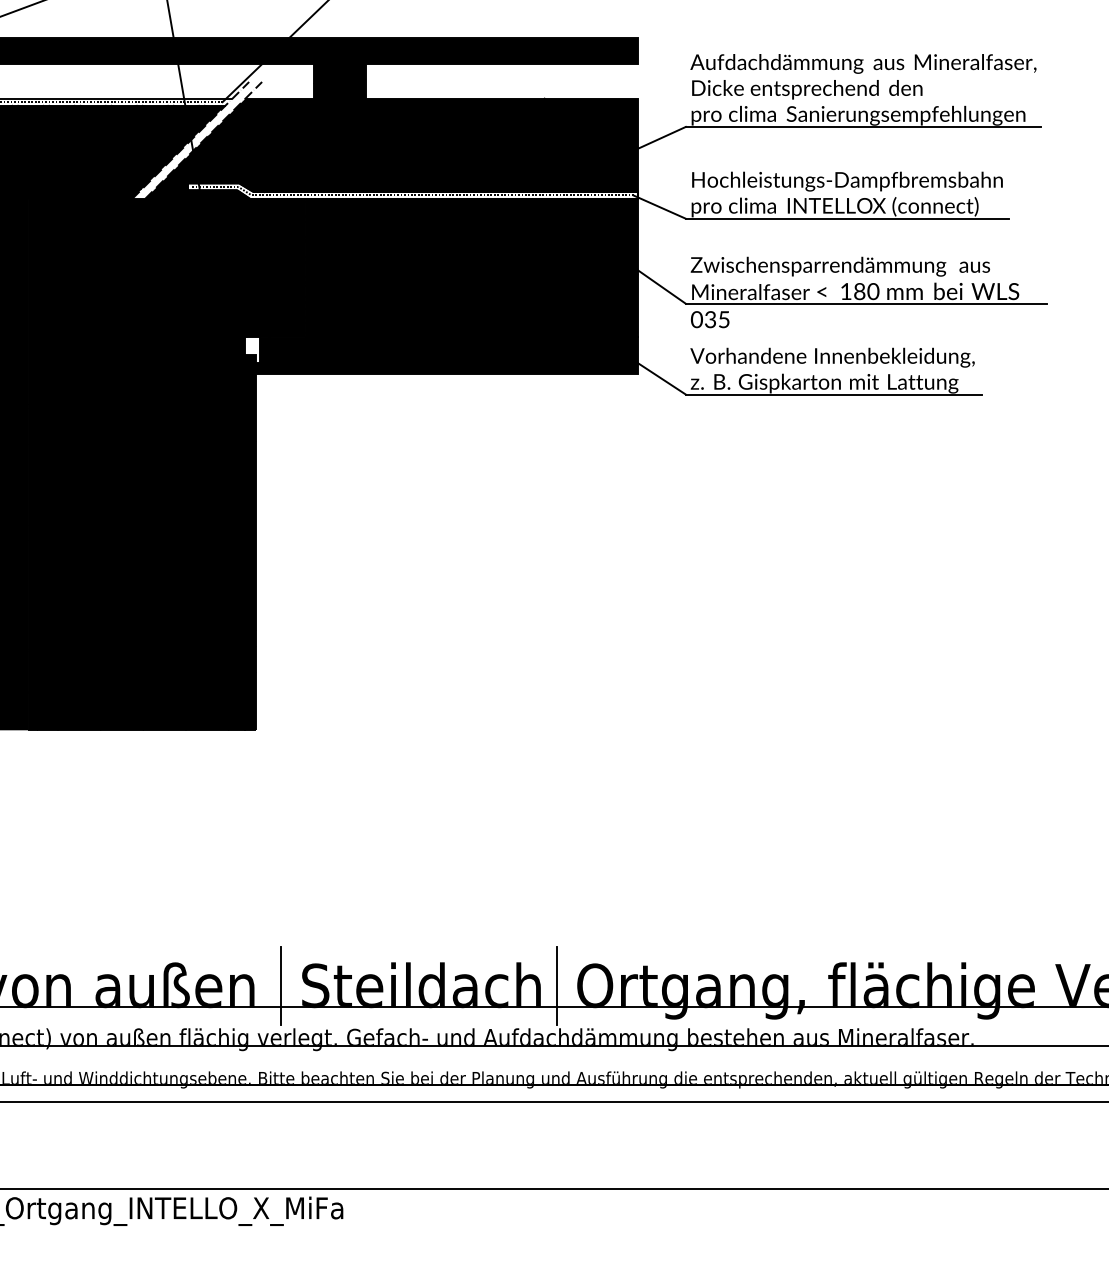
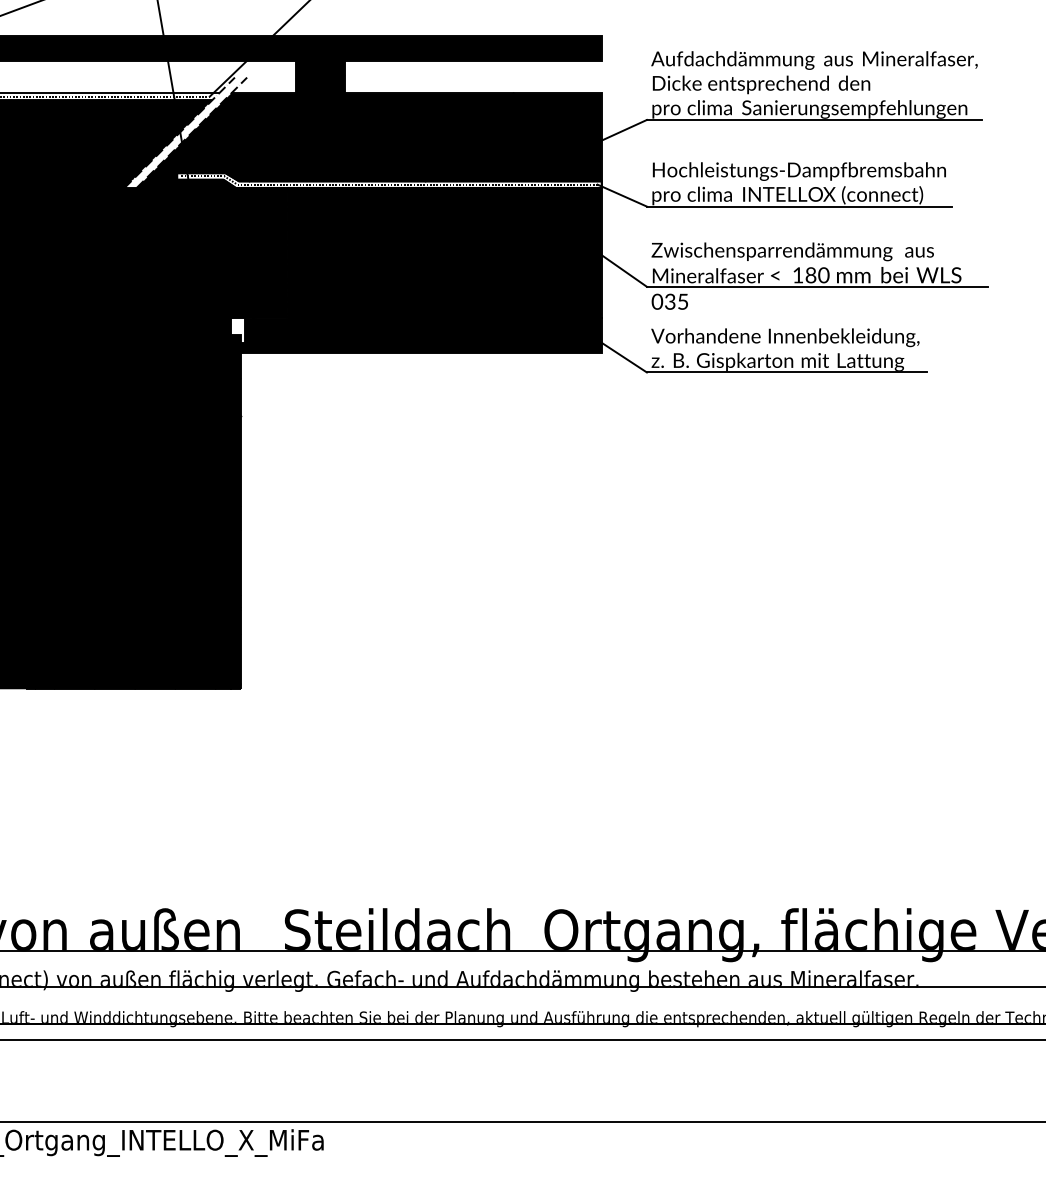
line: (281, 985) -> (265, 930), removed
line: (557, 985) -> (525, 930), removed

